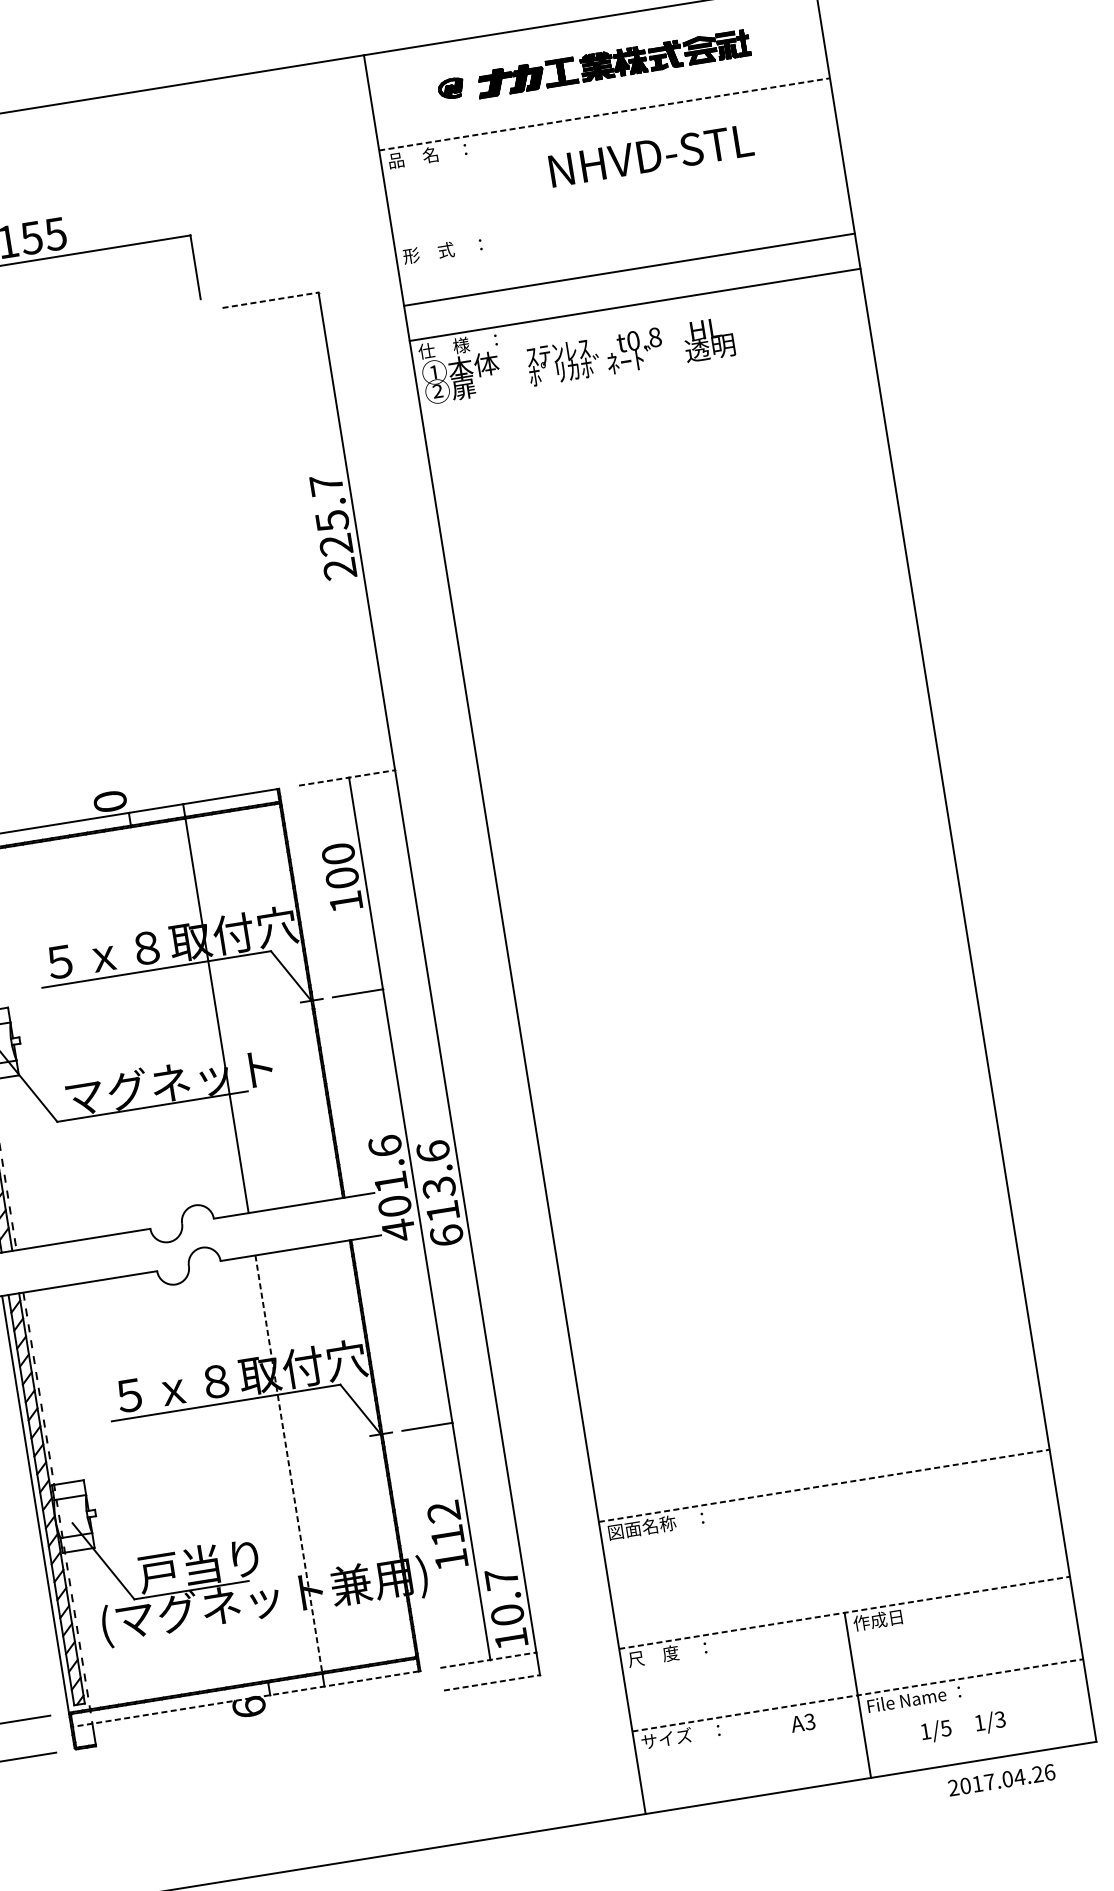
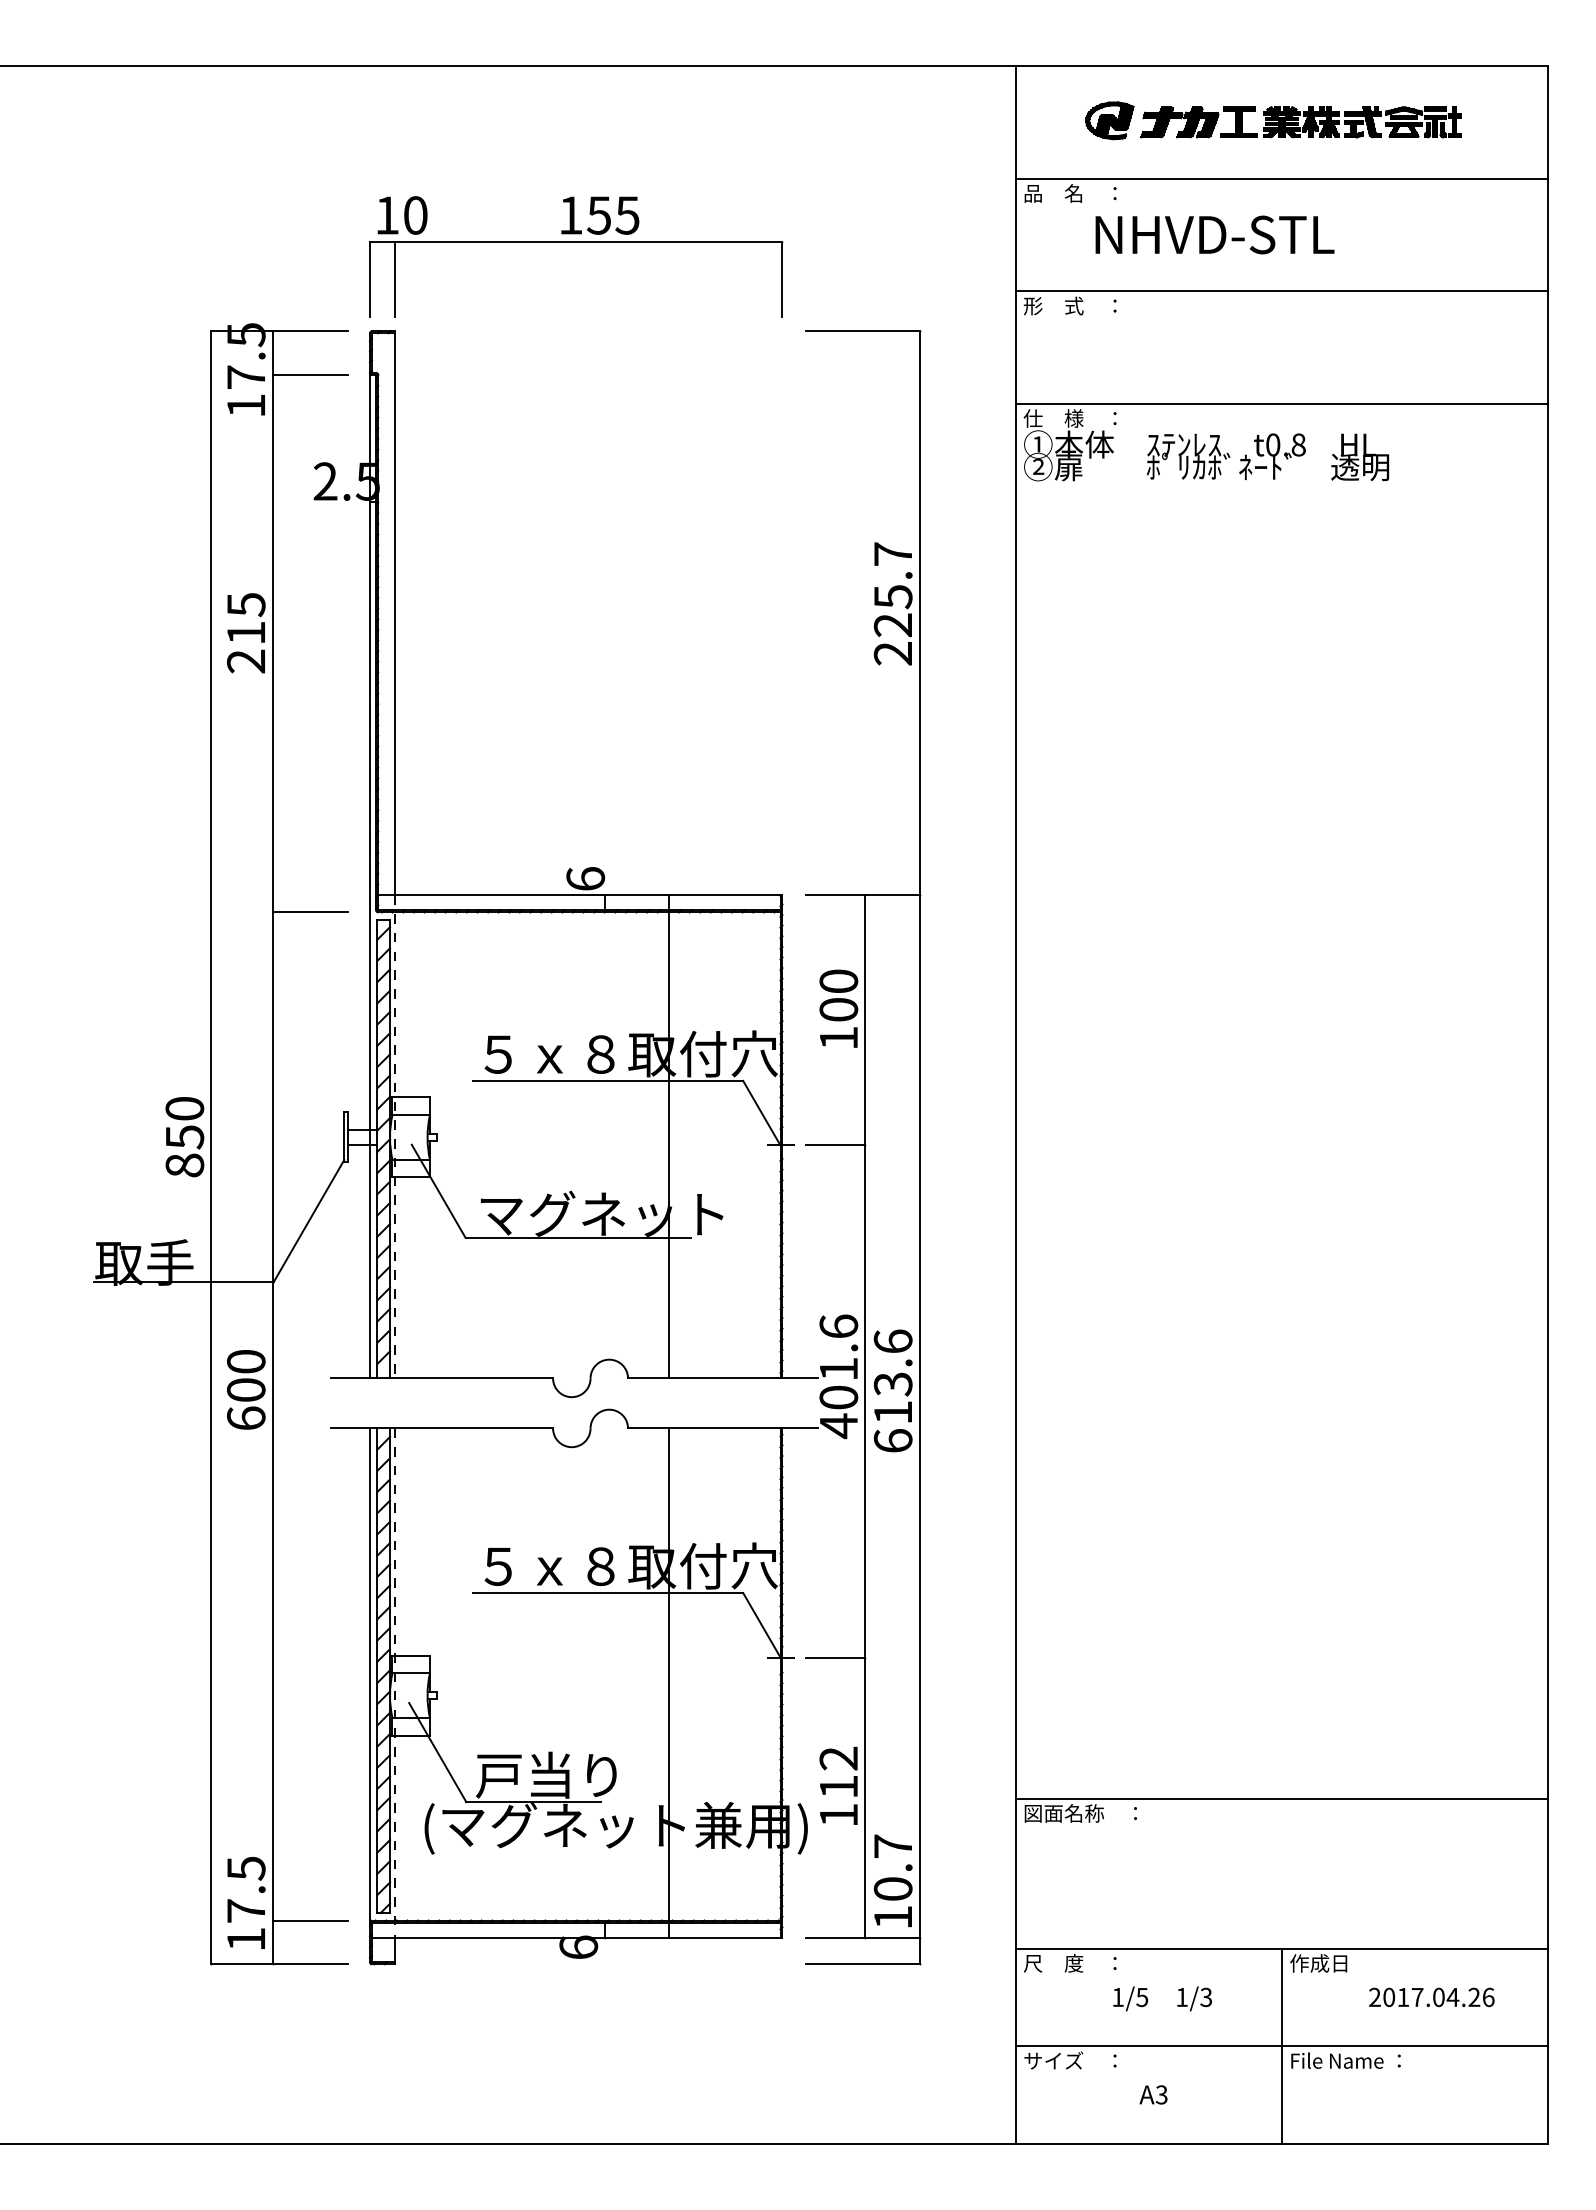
part: (450, 88) -> (1109, 120), size x1.67
line: (605, 114) -> (1282, 178), dashed -> solid
text: (650, 155) -> (1214, 234), moved
line: (629, 269) -> (1281, 291), moved
line: (270, 300) -> (862, 331), dashed -> solid
line: (346, 778) -> (862, 895), dashed -> solid
text: (110, 801) -> (585, 878), 0 -> 6
line: (289, 1464) -> (669, 1675), dashed -> solid
line: (824, 1485) -> (1282, 1798), dashed -> solid
line: (845, 1612) -> (1282, 1948), dashed -> solid
line: (488, 1660) -> (862, 1937), dashed -> solid
line: (491, 1683) -> (862, 1964), dashed -> solid
line: (858, 1695) -> (1282, 2046), dashed -> solid
line: (245, 1699) -> (575, 1937), dashed -> solid
text: (802, 1722) -> (1153, 2094), moved
text: (963, 1726) -> (1162, 1998), moved
text: (1001, 1780) -> (1431, 1997), moved

